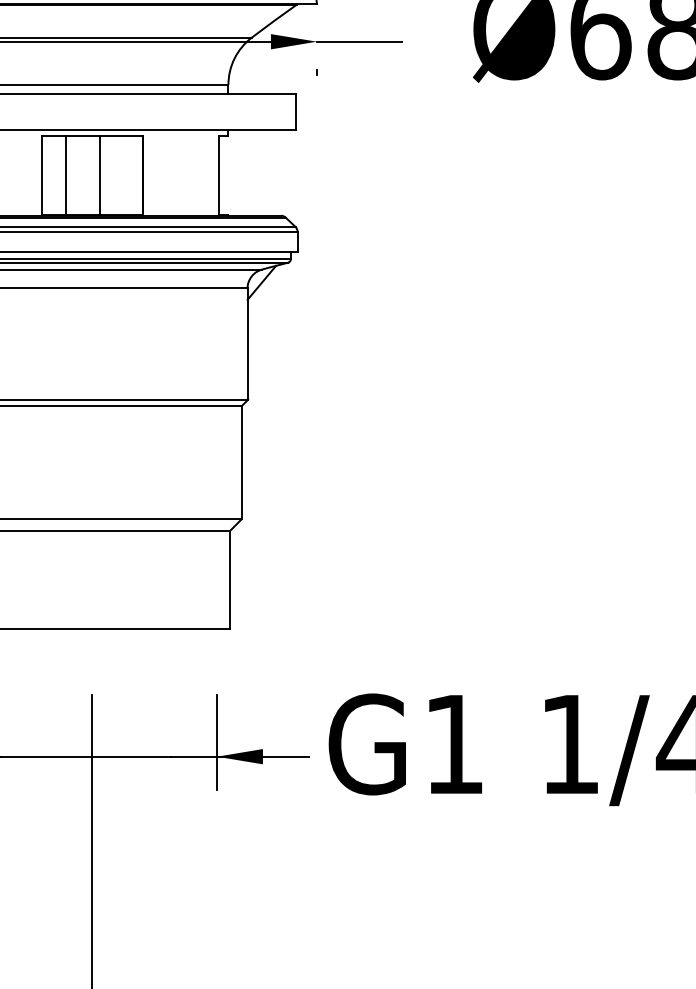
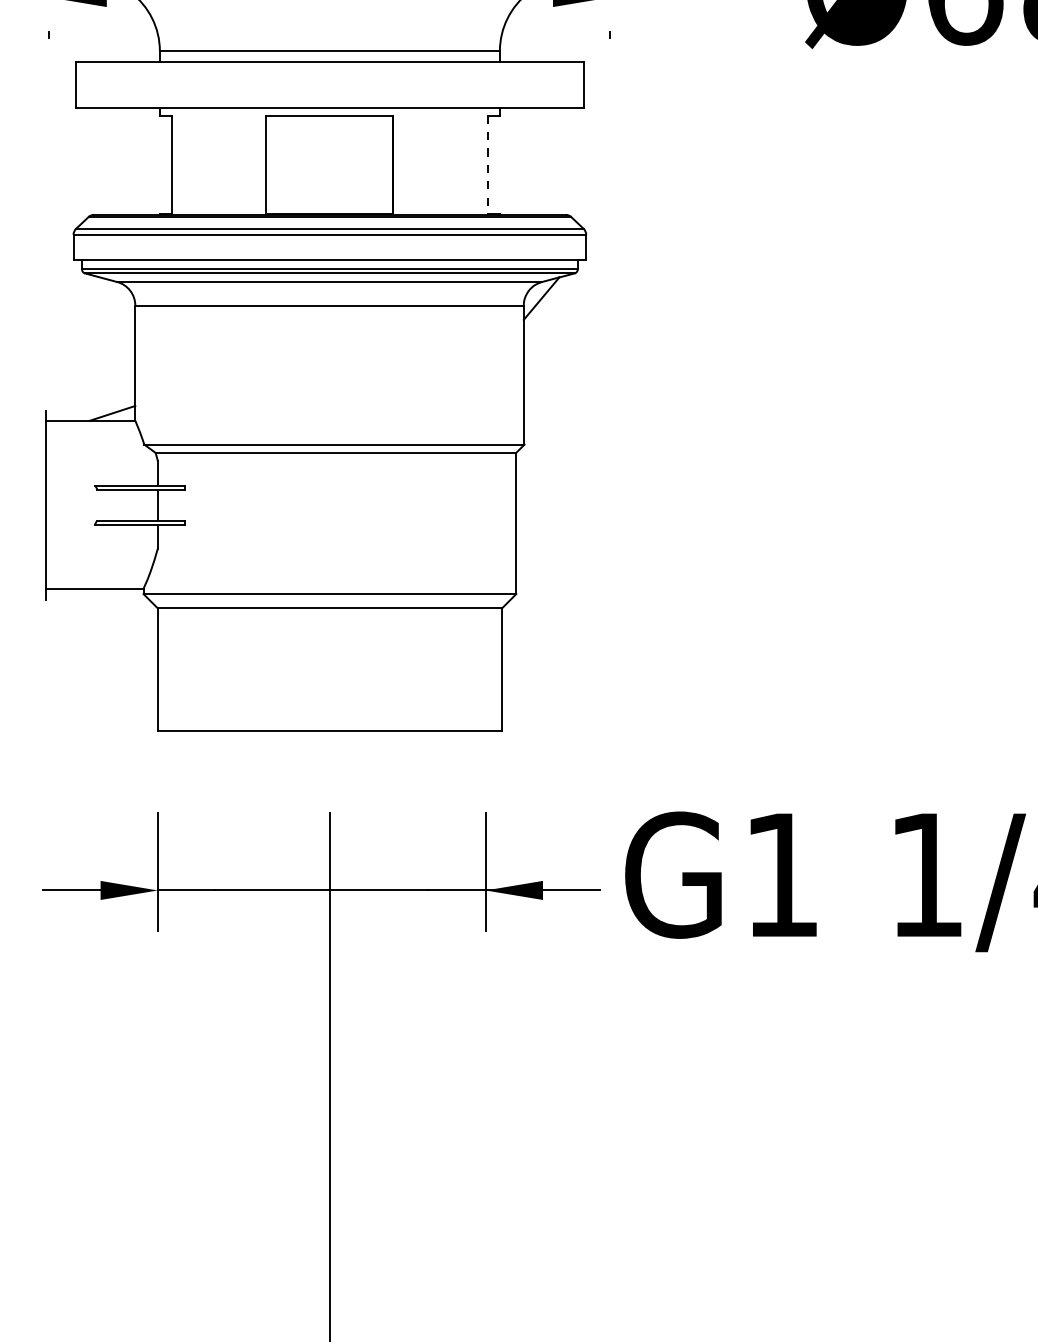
line: (66, 175) -> (297, 164), removed
line: (100, 175) -> (339, 164), removed
line: (218, 176) -> (487, 165), solid -> dashed

